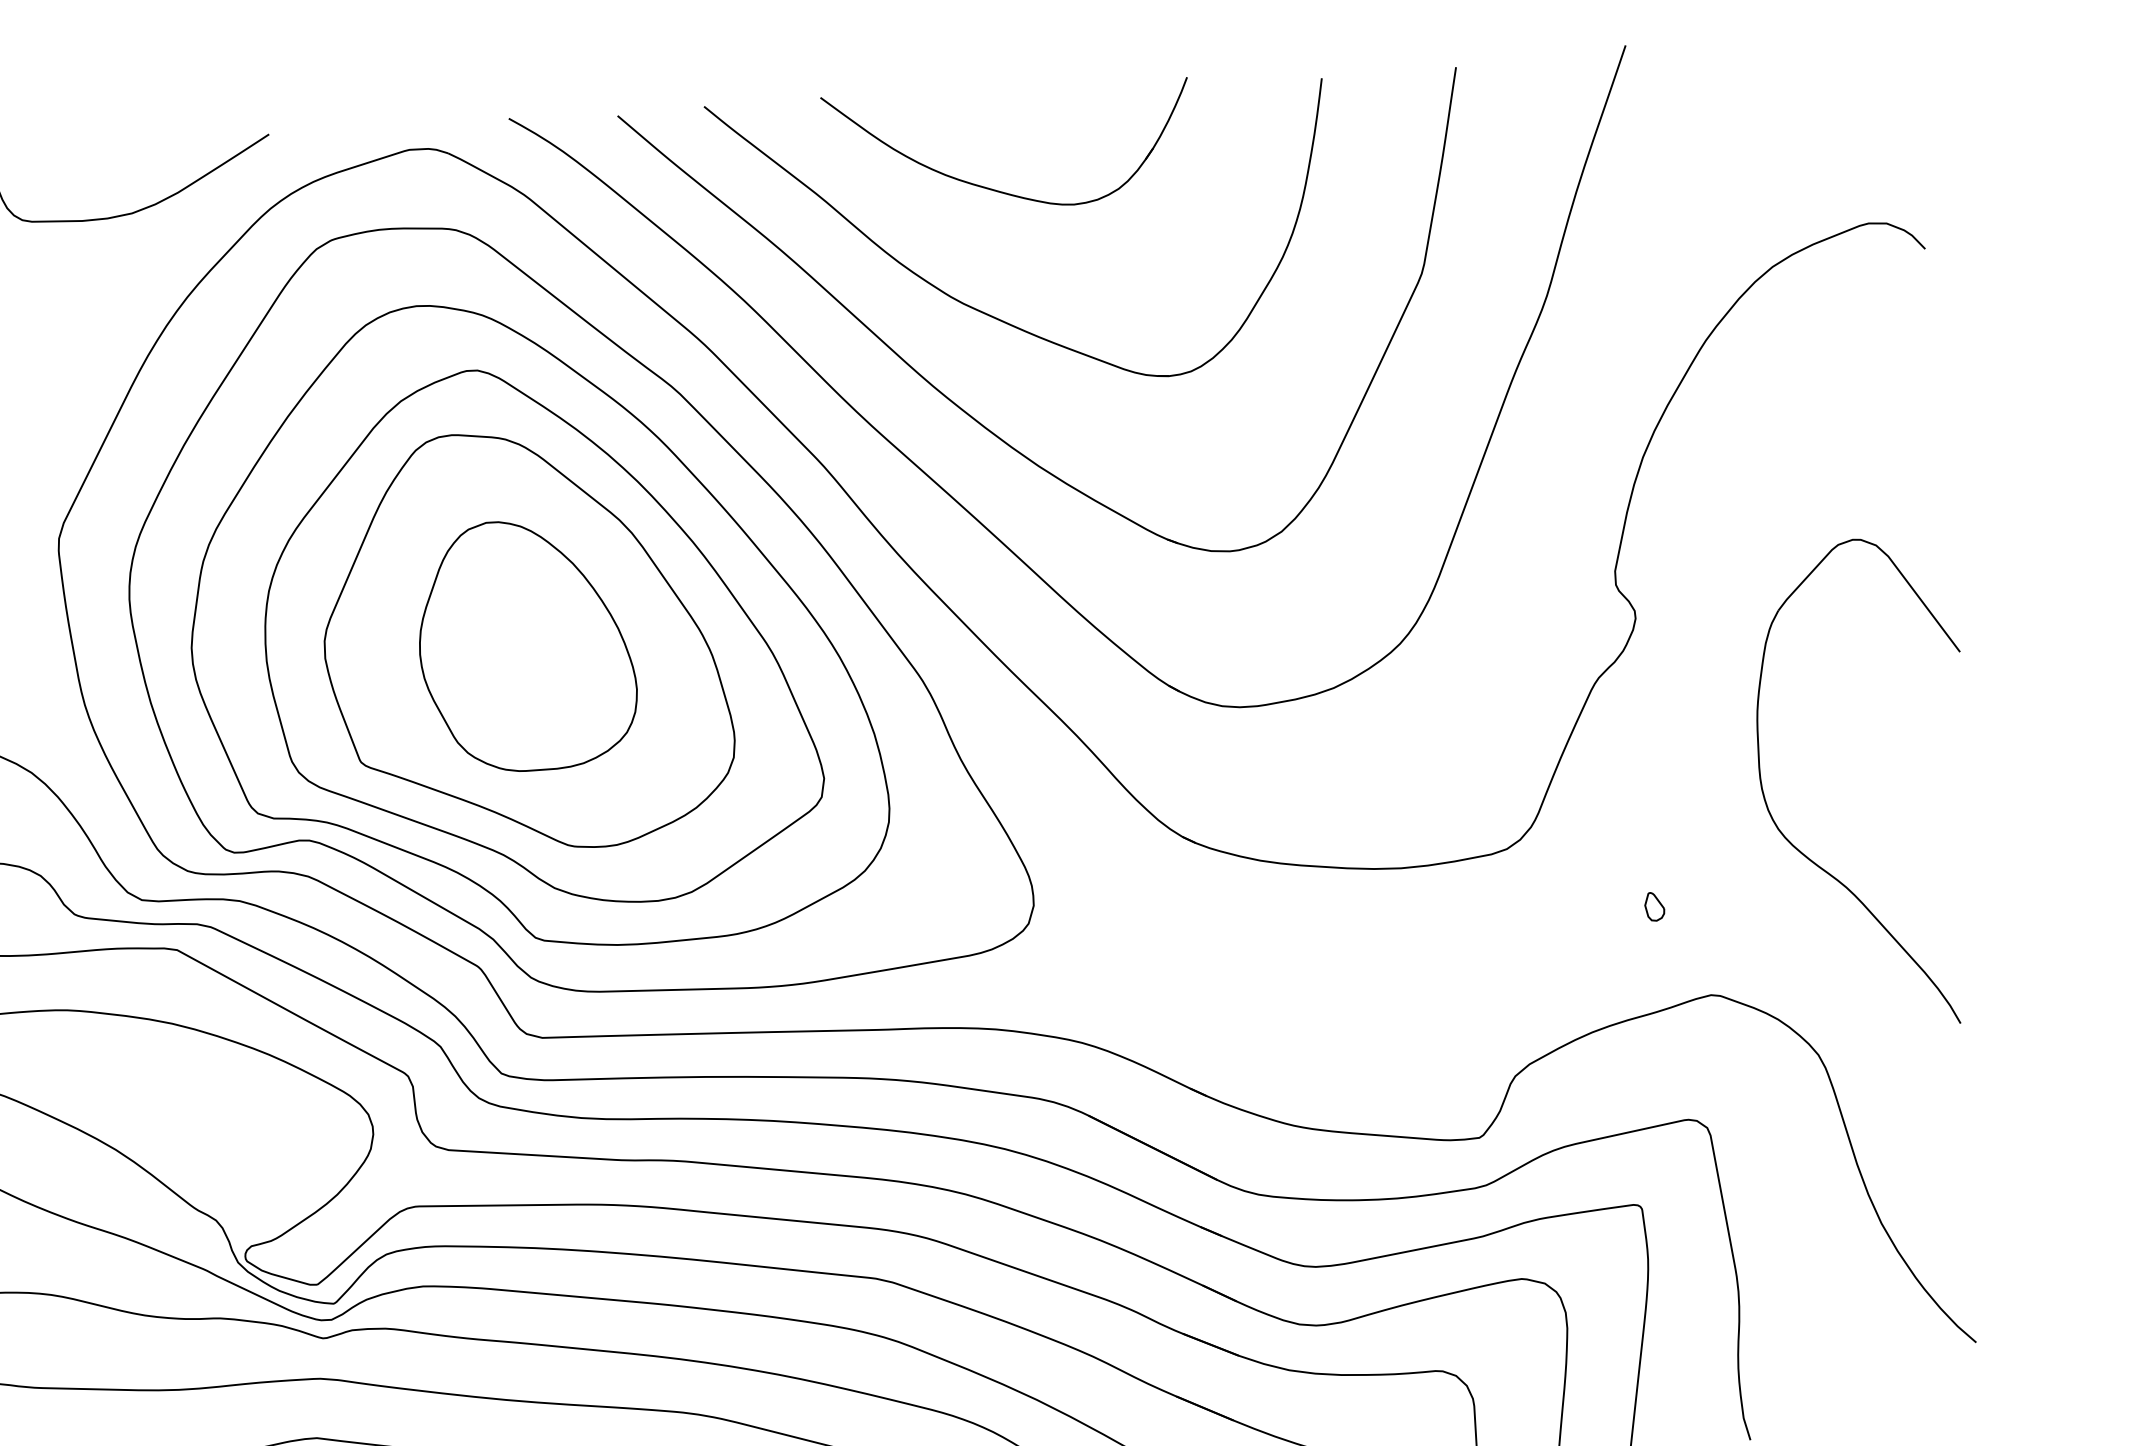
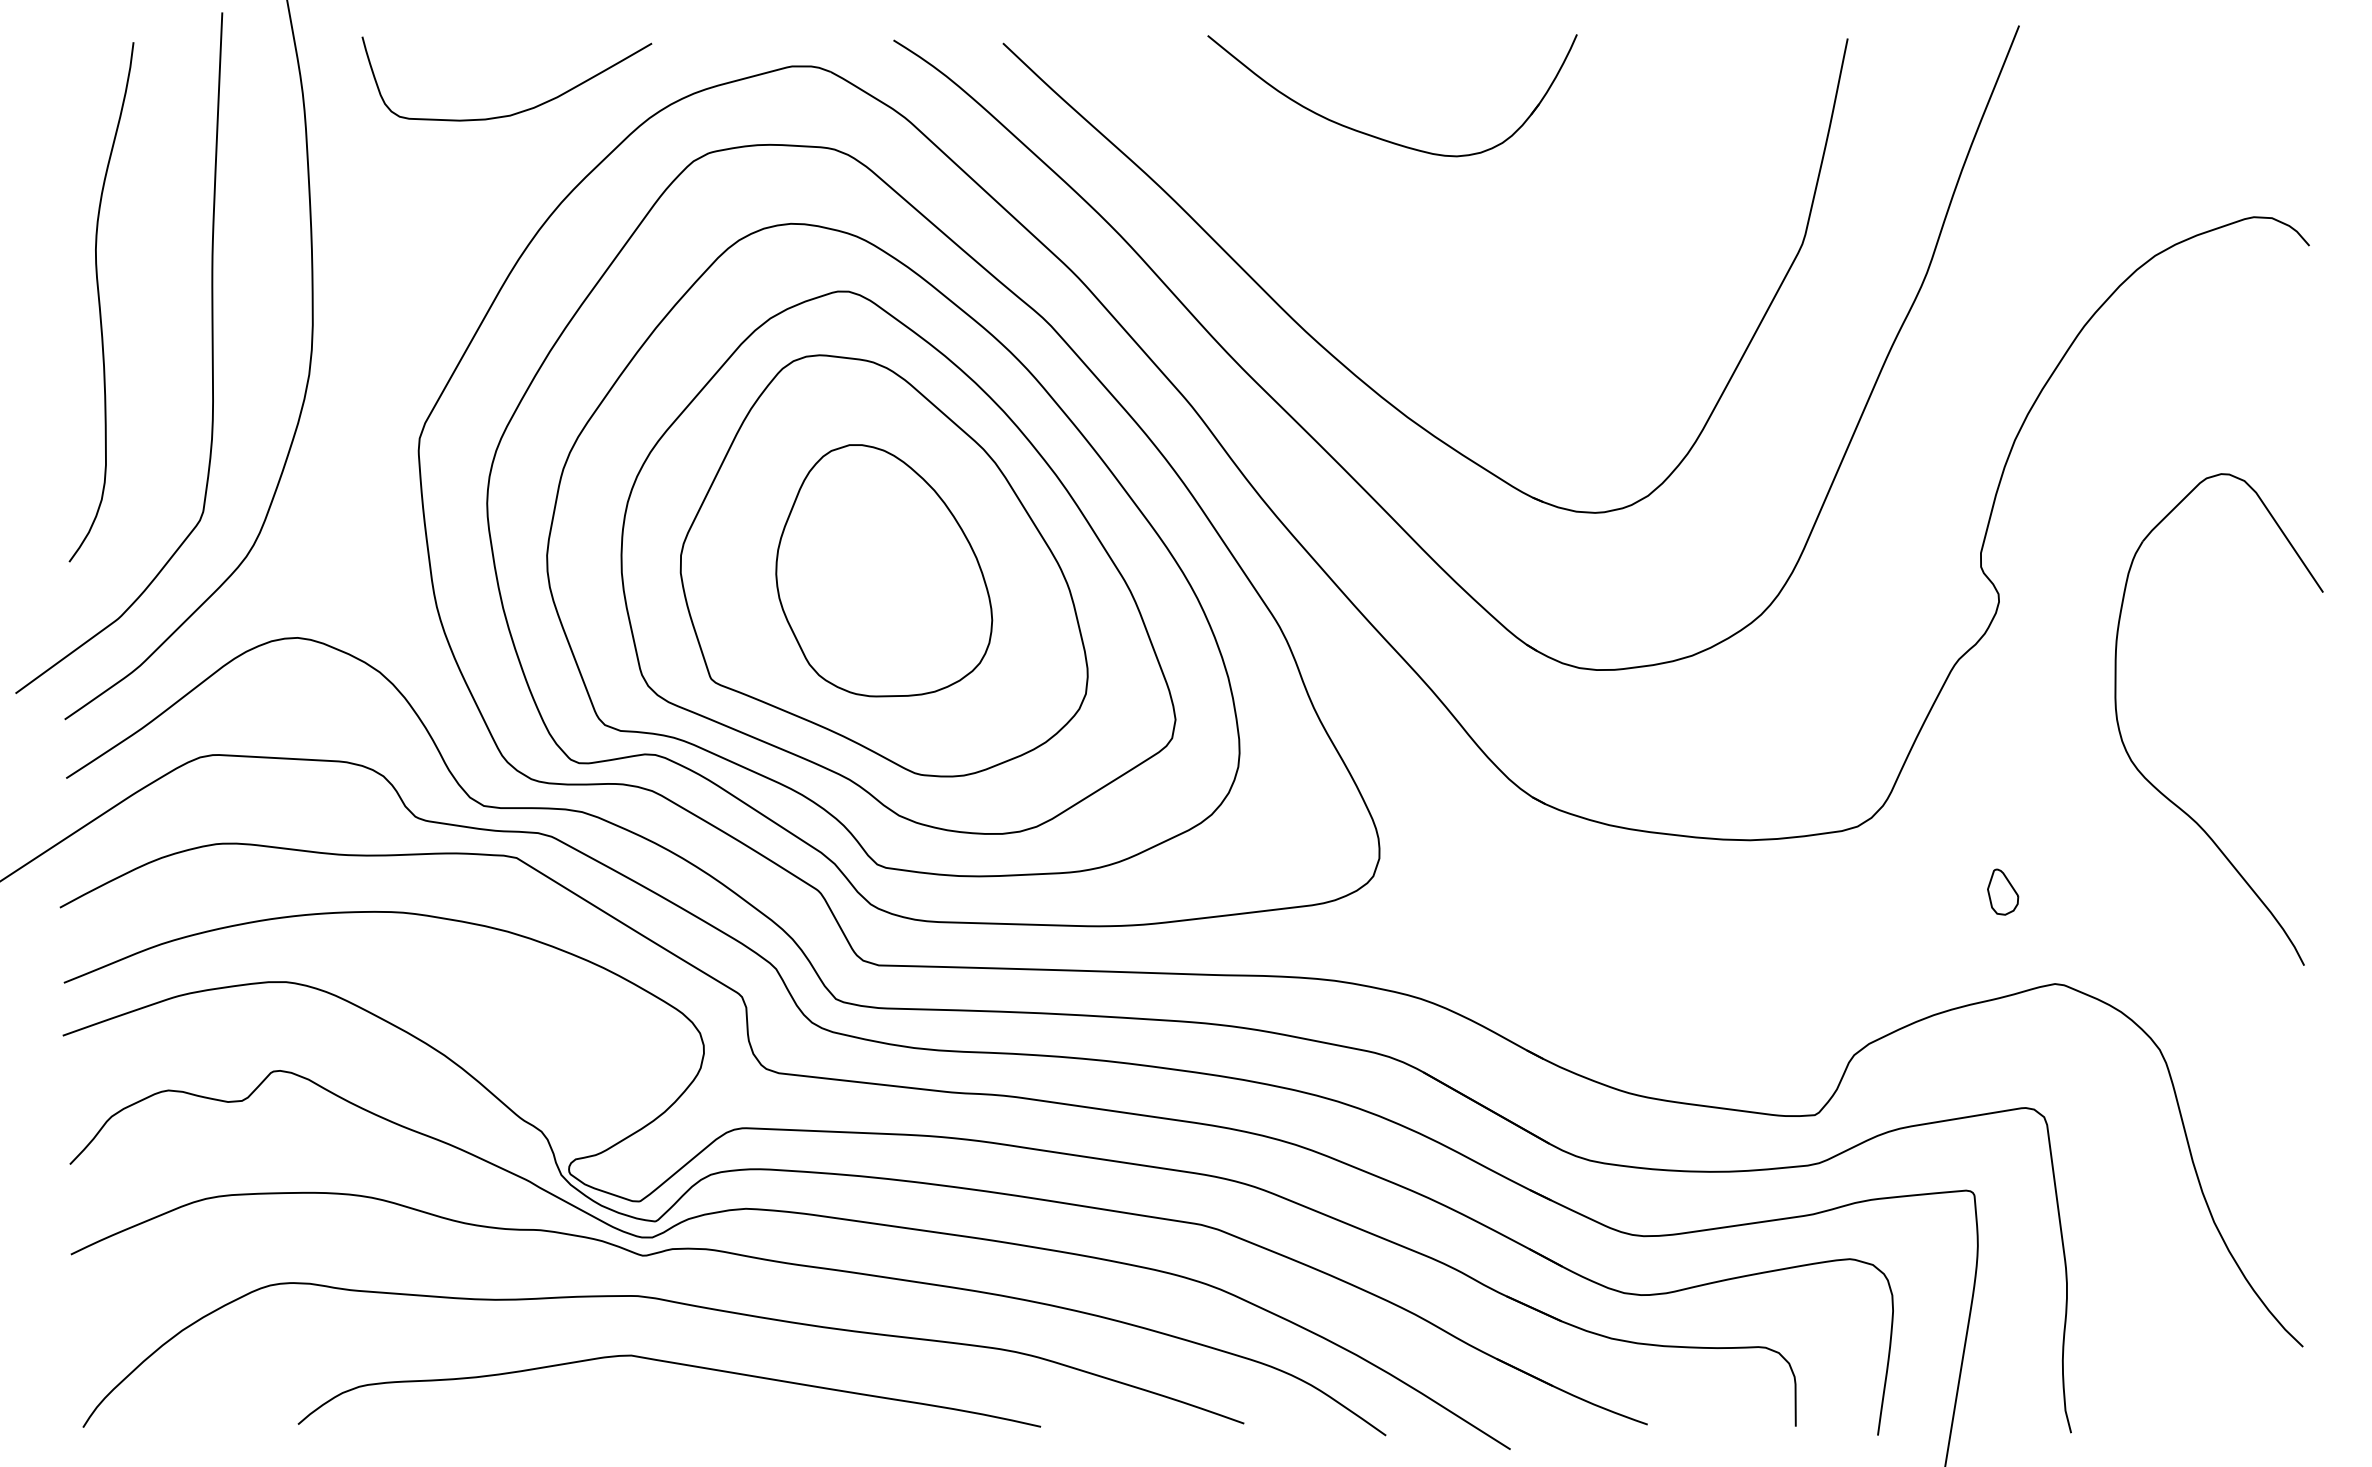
part: (987, 313) -> (1364, 261), removed
part: (1801, 851) -> (2153, 784), moved
part: (1654, 907) -> (2002, 892), size x1.6

